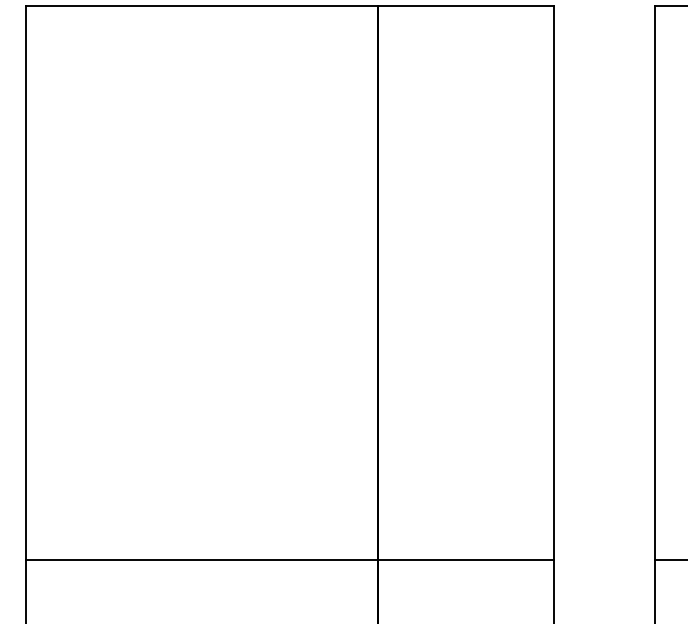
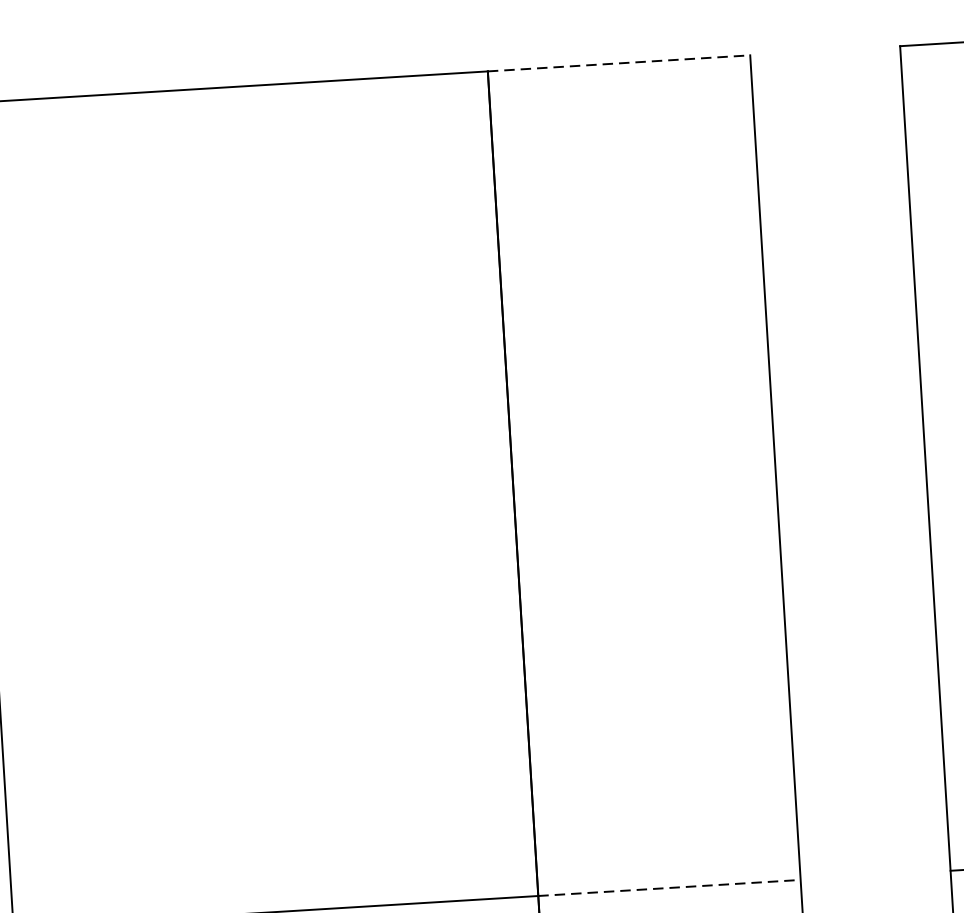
line: (466, 6) -> (619, 63), solid -> dashed
line: (466, 559) -> (670, 887), solid -> dashed

